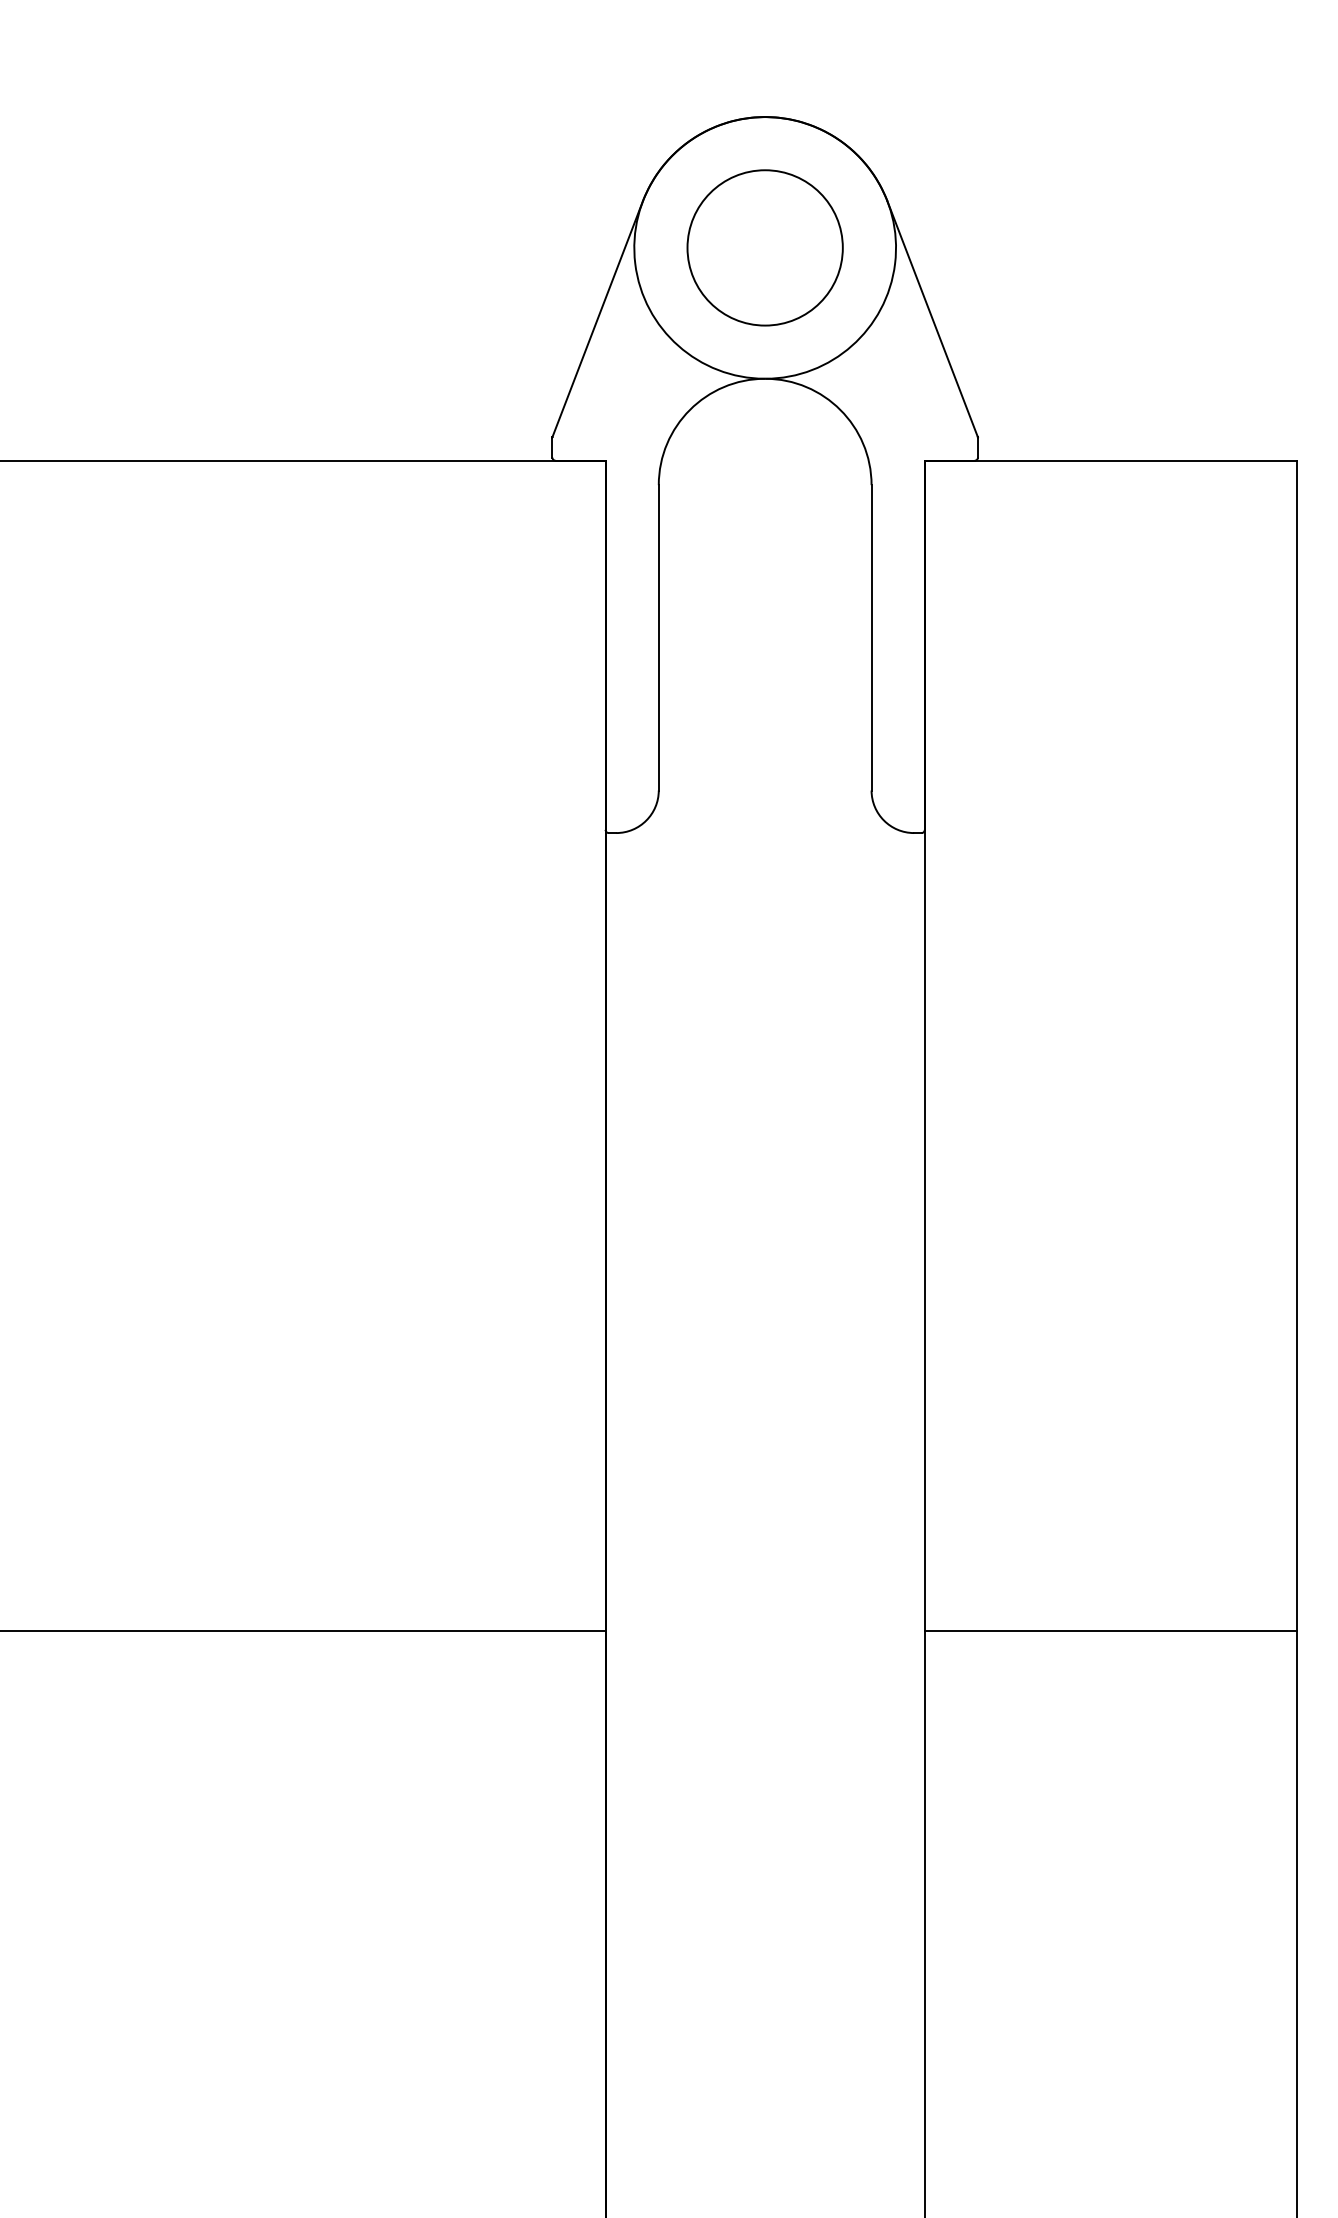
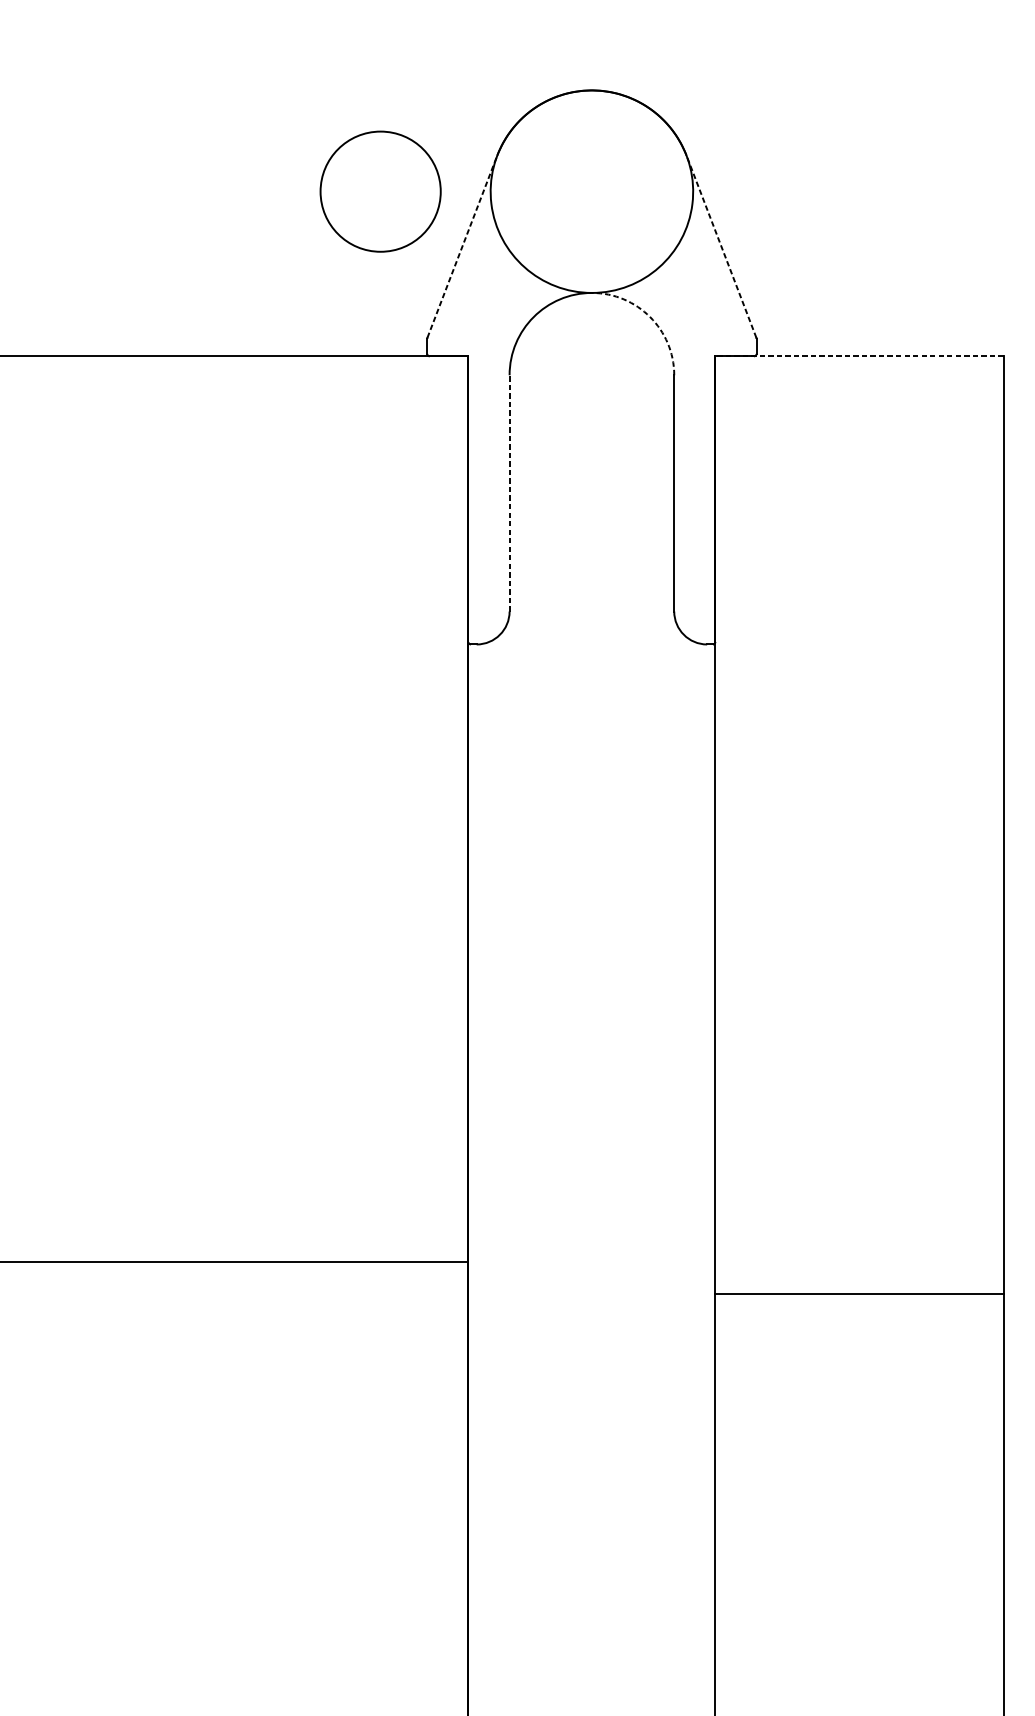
circle: (764, 247) -> (380, 191), moved
line: (597, 318) -> (462, 246), solid -> dashed
line: (932, 318) -> (721, 246), solid -> dashed
arc: (840, 409) -> (650, 316), solid -> dashed
line: (1110, 460) -> (859, 356), solid -> dashed
line: (658, 637) -> (509, 493), solid -> dashed
line: (1110, 1630) -> (859, 1293), moved

